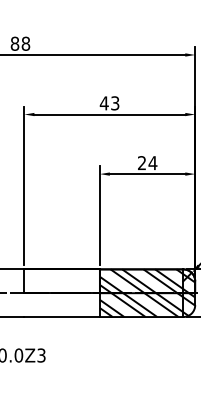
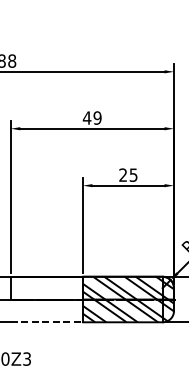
text: (115, 103) -> (97, 118), 43 -> 49
text: (152, 163) -> (133, 175), 24 -> 25
line: (62, 317) -> (47, 322), solid -> dashed

